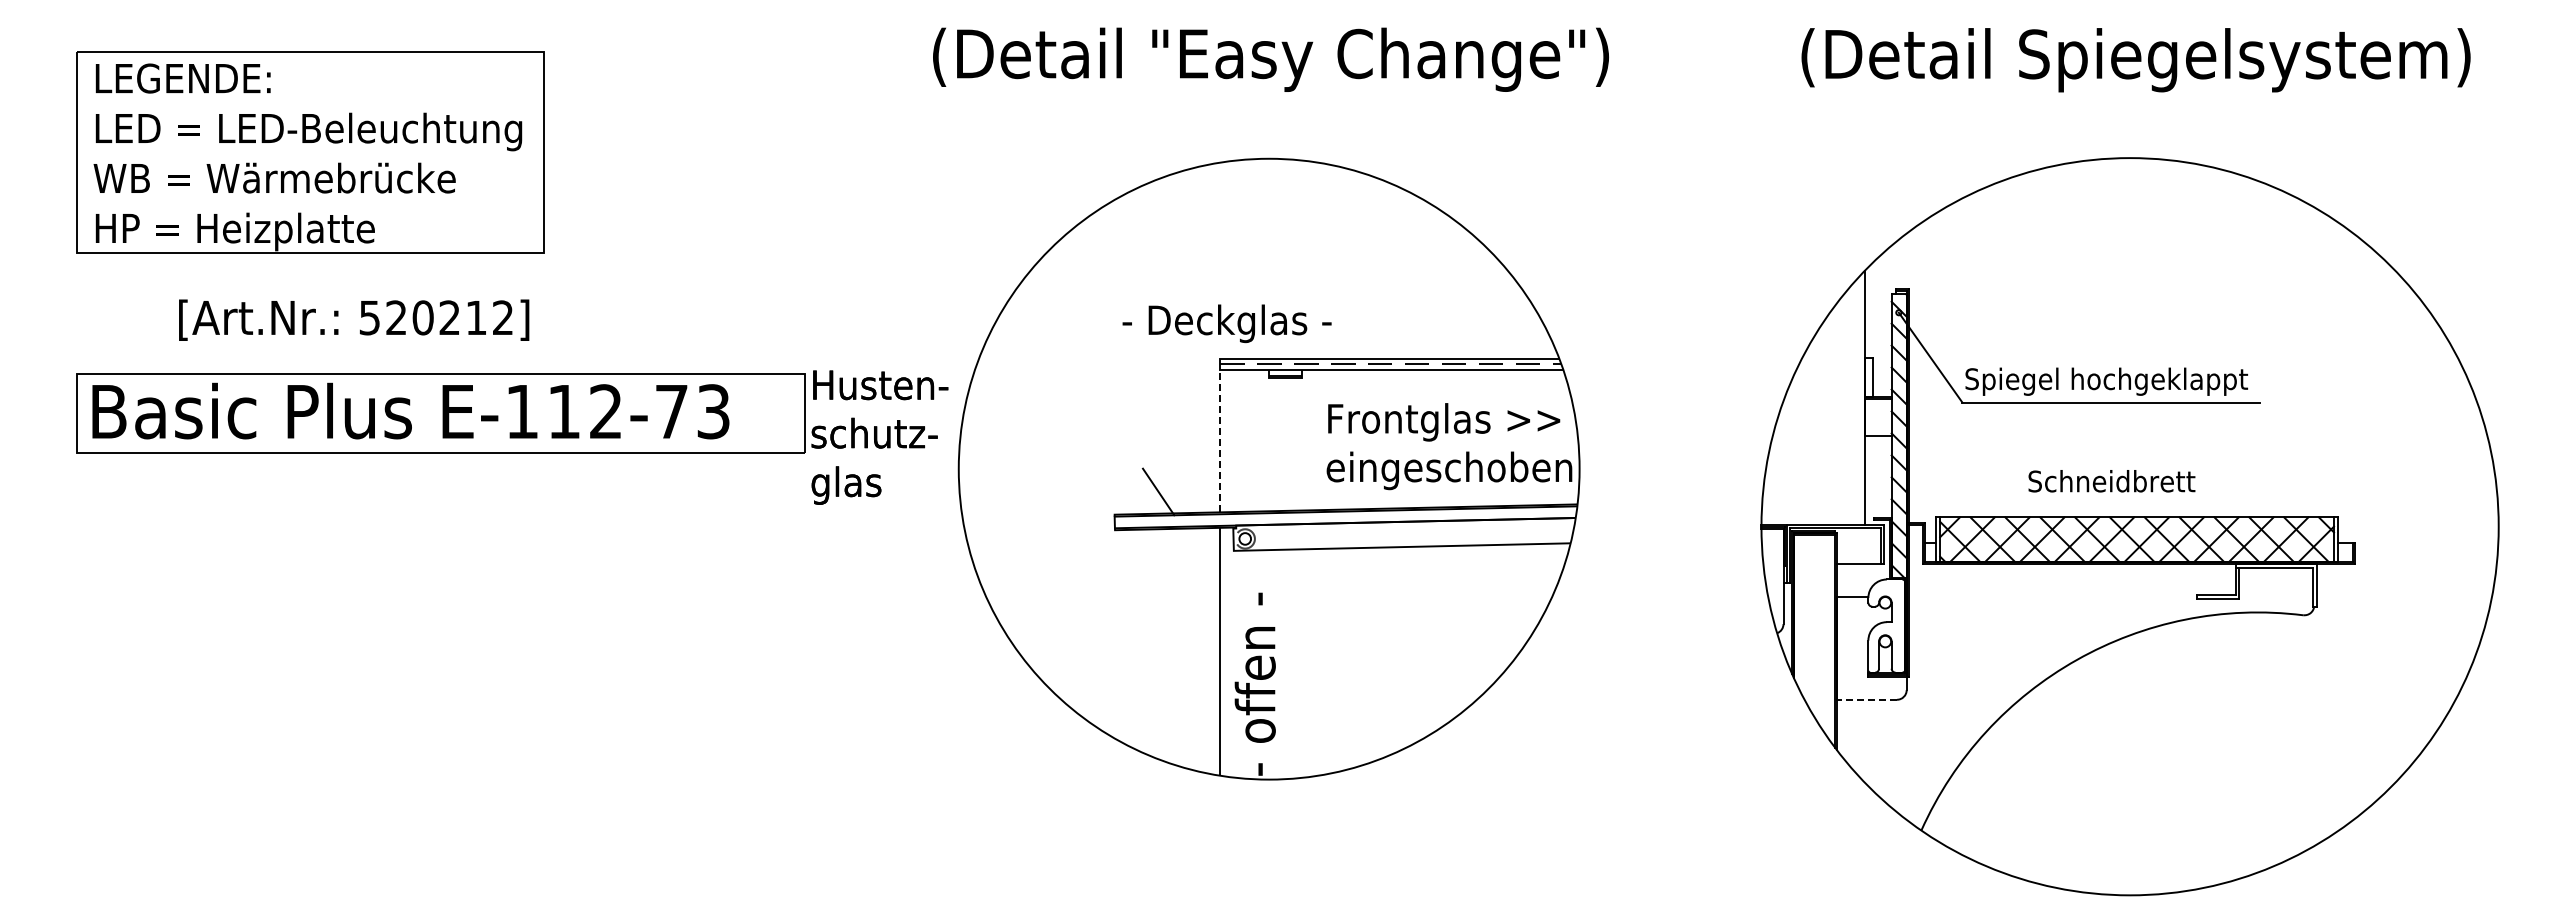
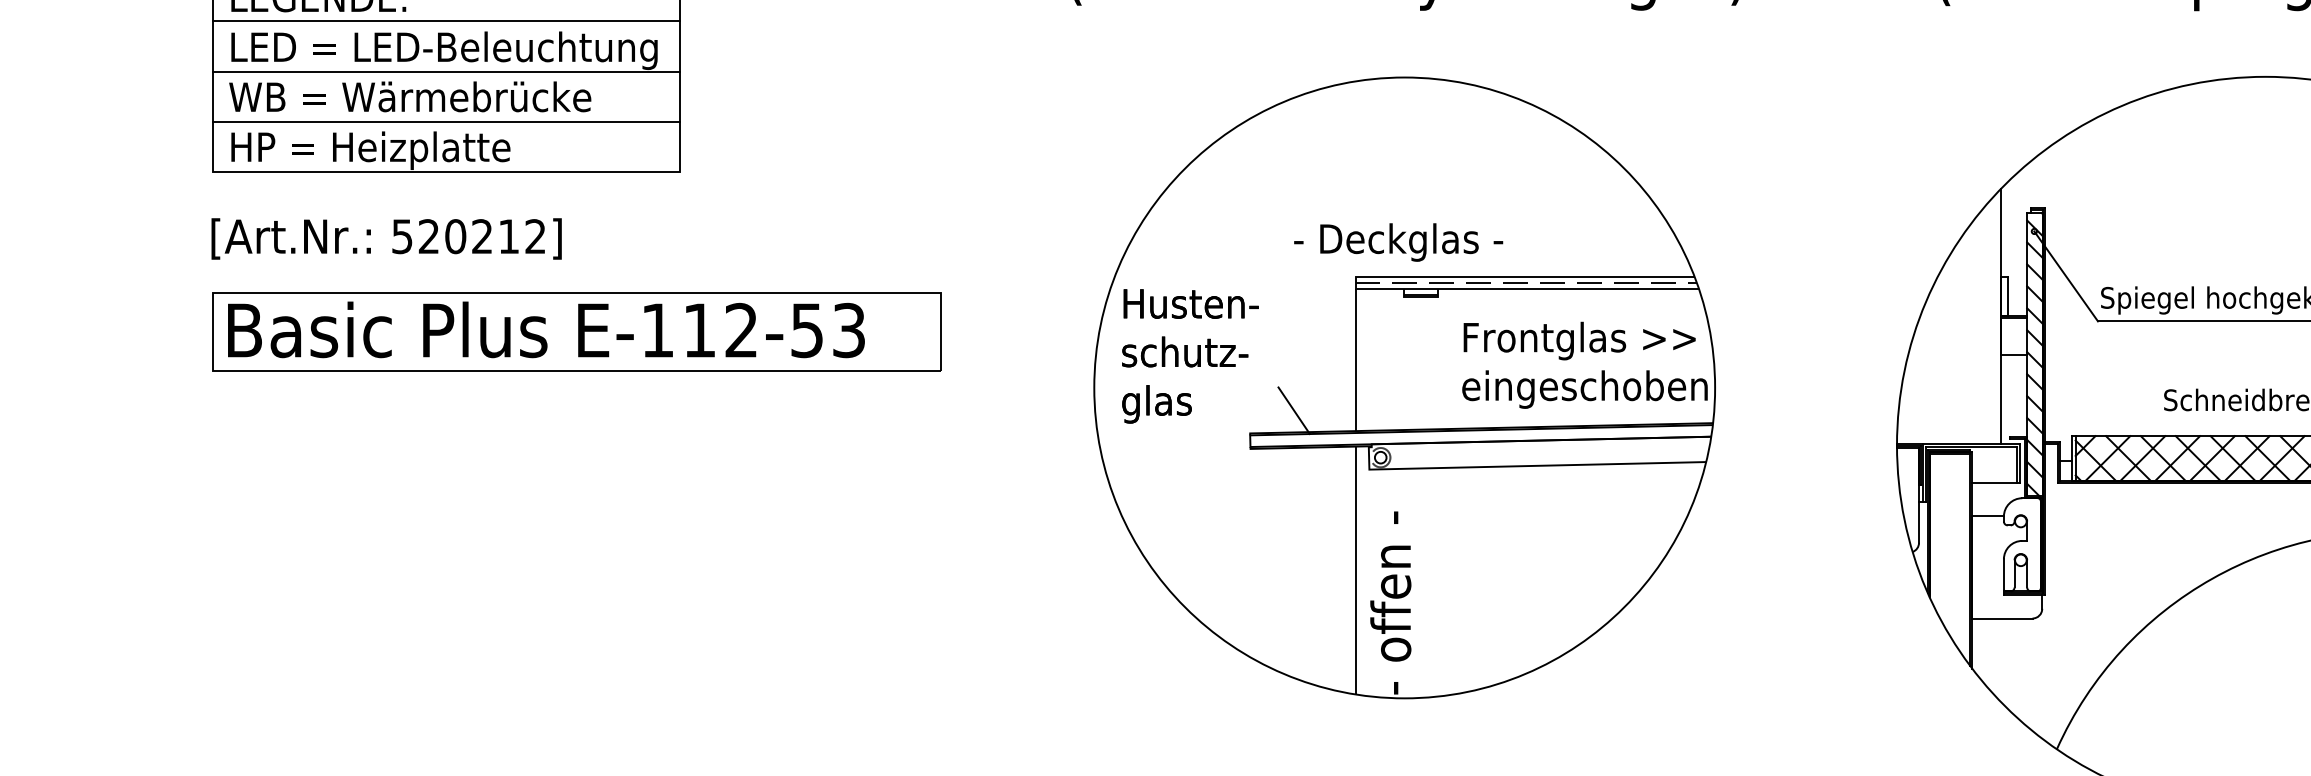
line: (310, 102) -> (446, 21), added
line: (310, 152) -> (446, 71), added
line: (310, 203) -> (446, 122), added
text: (354, 319) -> (387, 238), moved
text: (1226, 323) -> (1398, 242), moved
text: (671, 412) -> (807, 331), E-112-73 -> E-112-53
text: (879, 437) -> (1190, 356), moved
line: (1220, 440) -> (1356, 359), dashed -> solid
line: (1866, 699) -> (2002, 618), dashed -> solid

